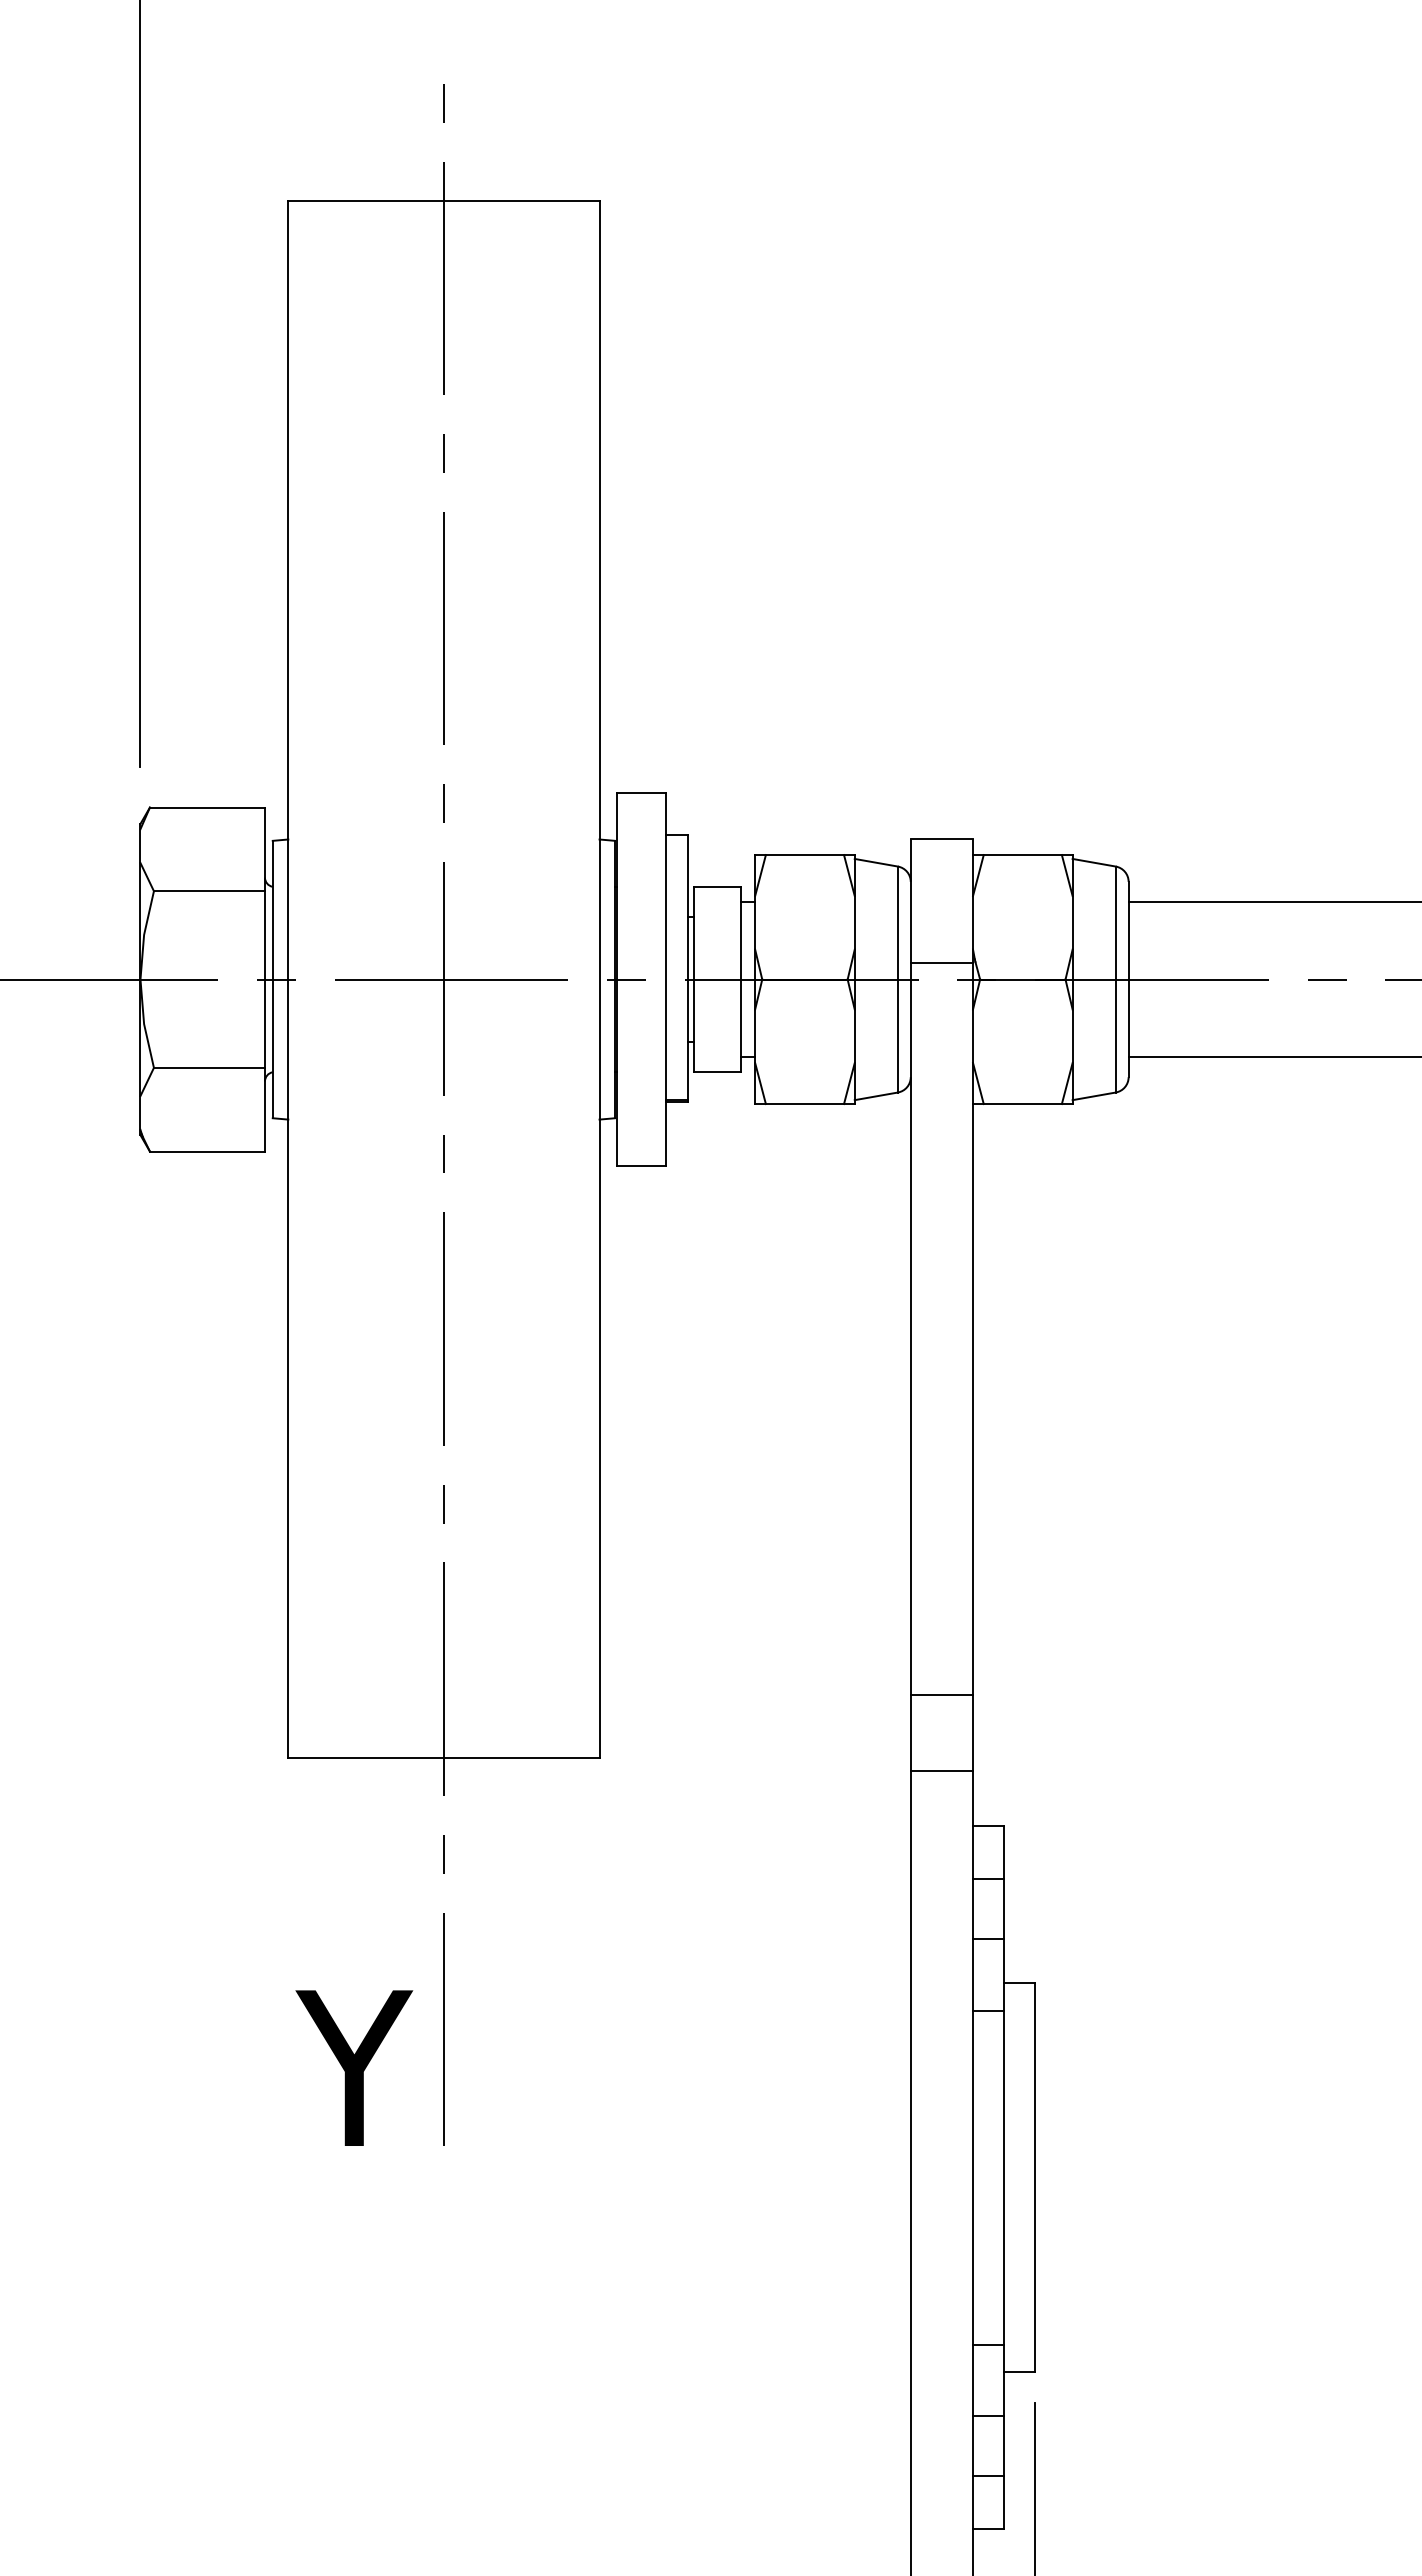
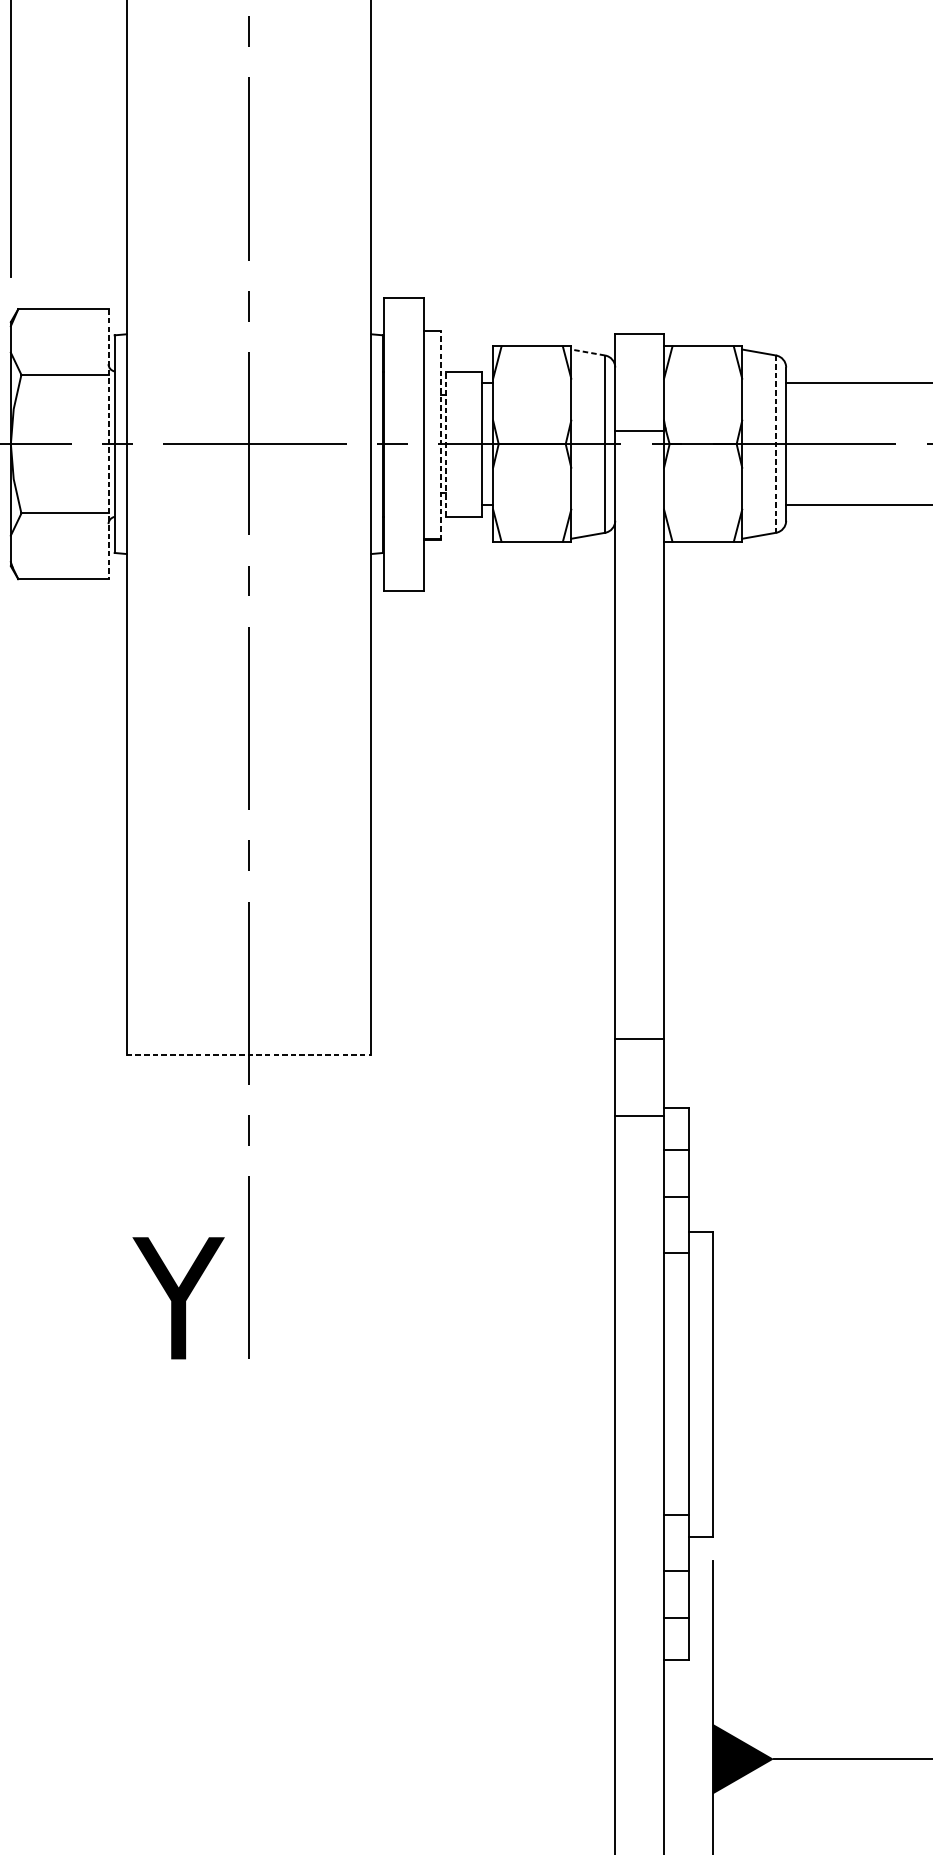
line: (876, 862) -> (588, 352), solid -> dashed
line: (688, 968) -> (440, 435), solid -> dashed
line: (264, 979) -> (108, 444), solid -> dashed
line: (694, 979) -> (445, 444), solid -> dashed
line: (1115, 979) -> (775, 444), solid -> dashed
line: (941, 1695) -> (639, 1039), moved
line: (443, 1757) -> (248, 1054), solid -> dashed
line: (941, 1770) -> (639, 1115), moved

